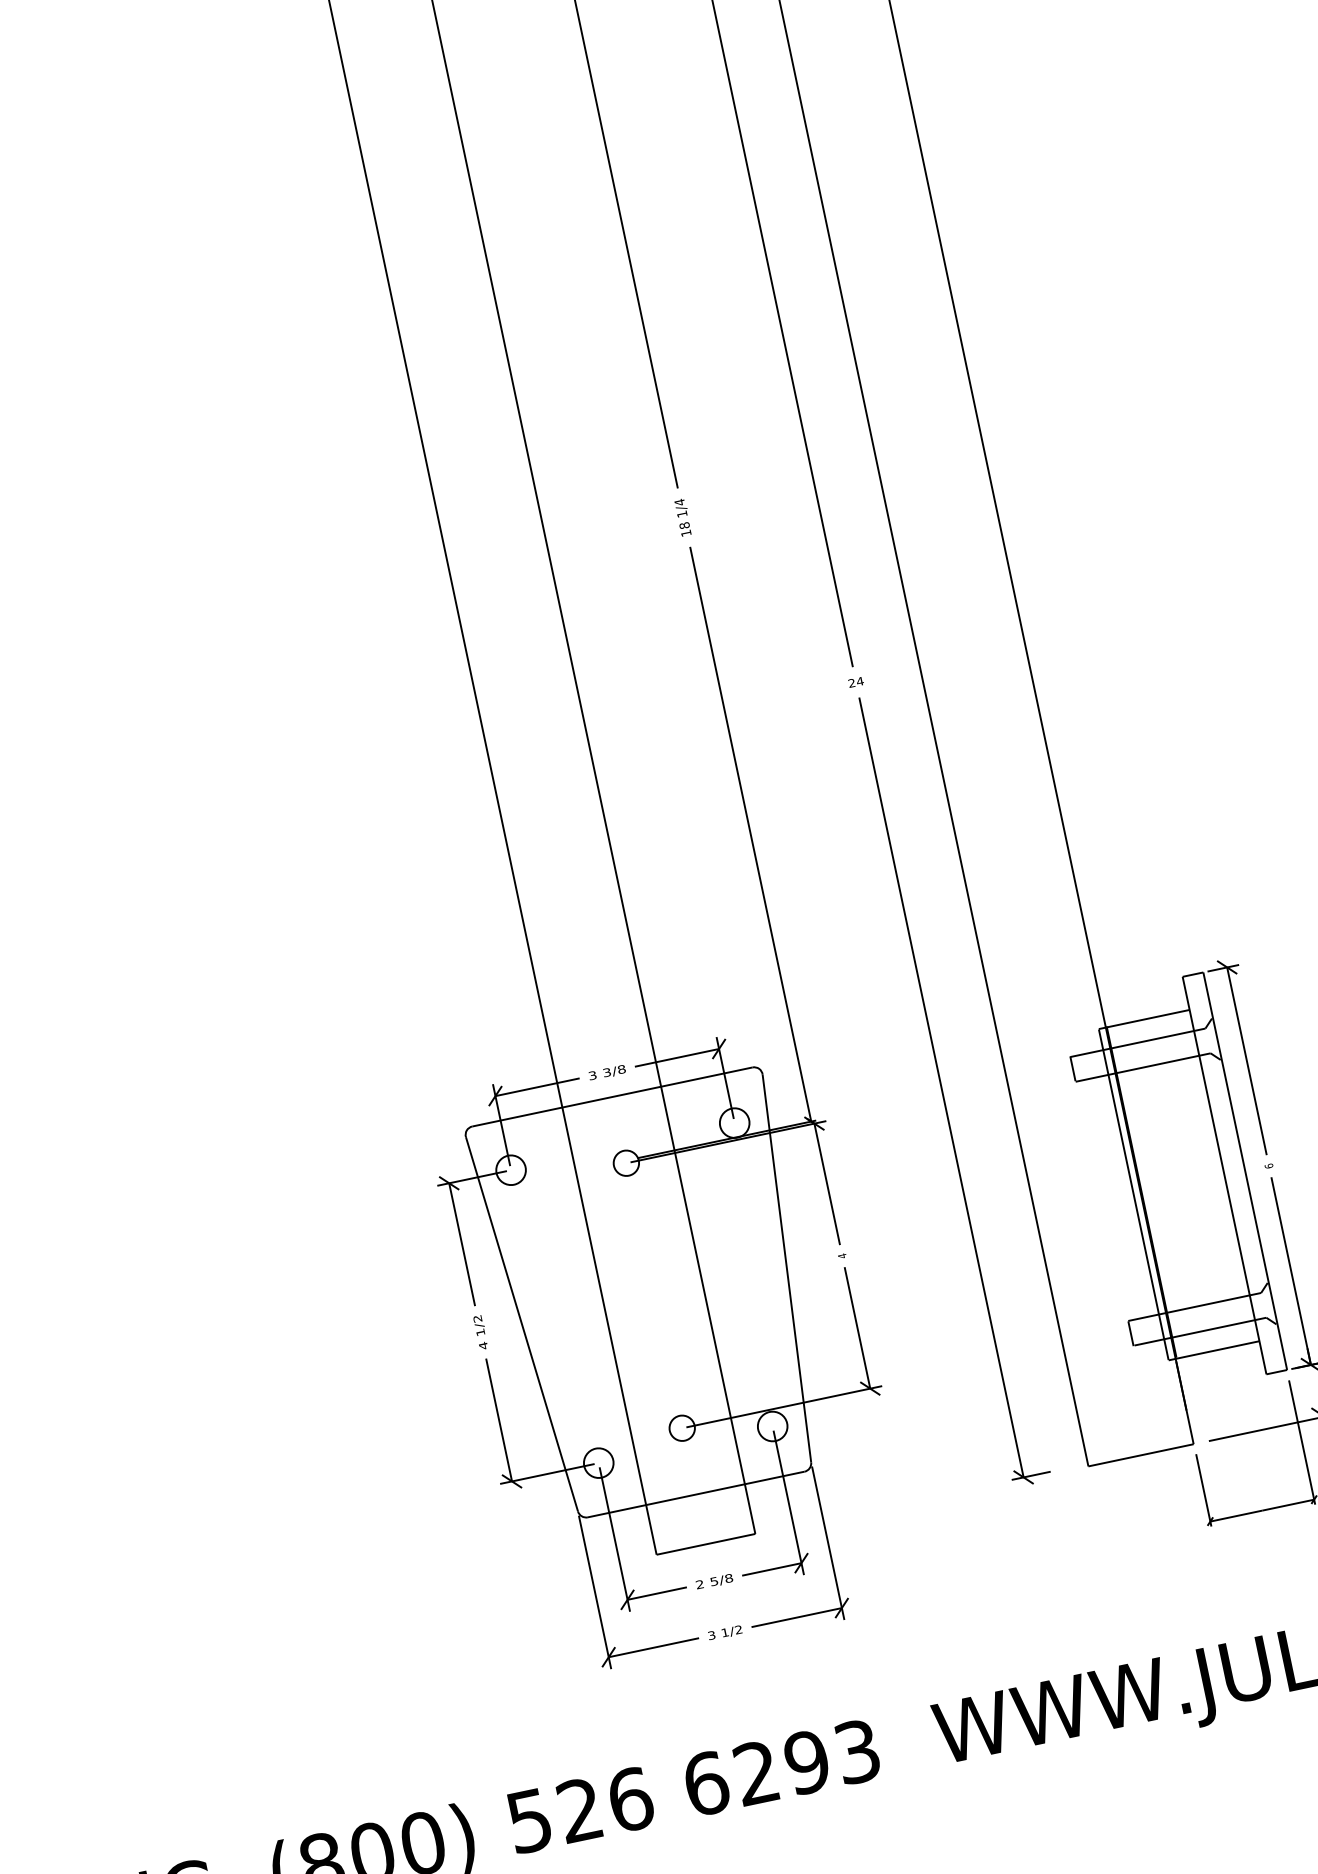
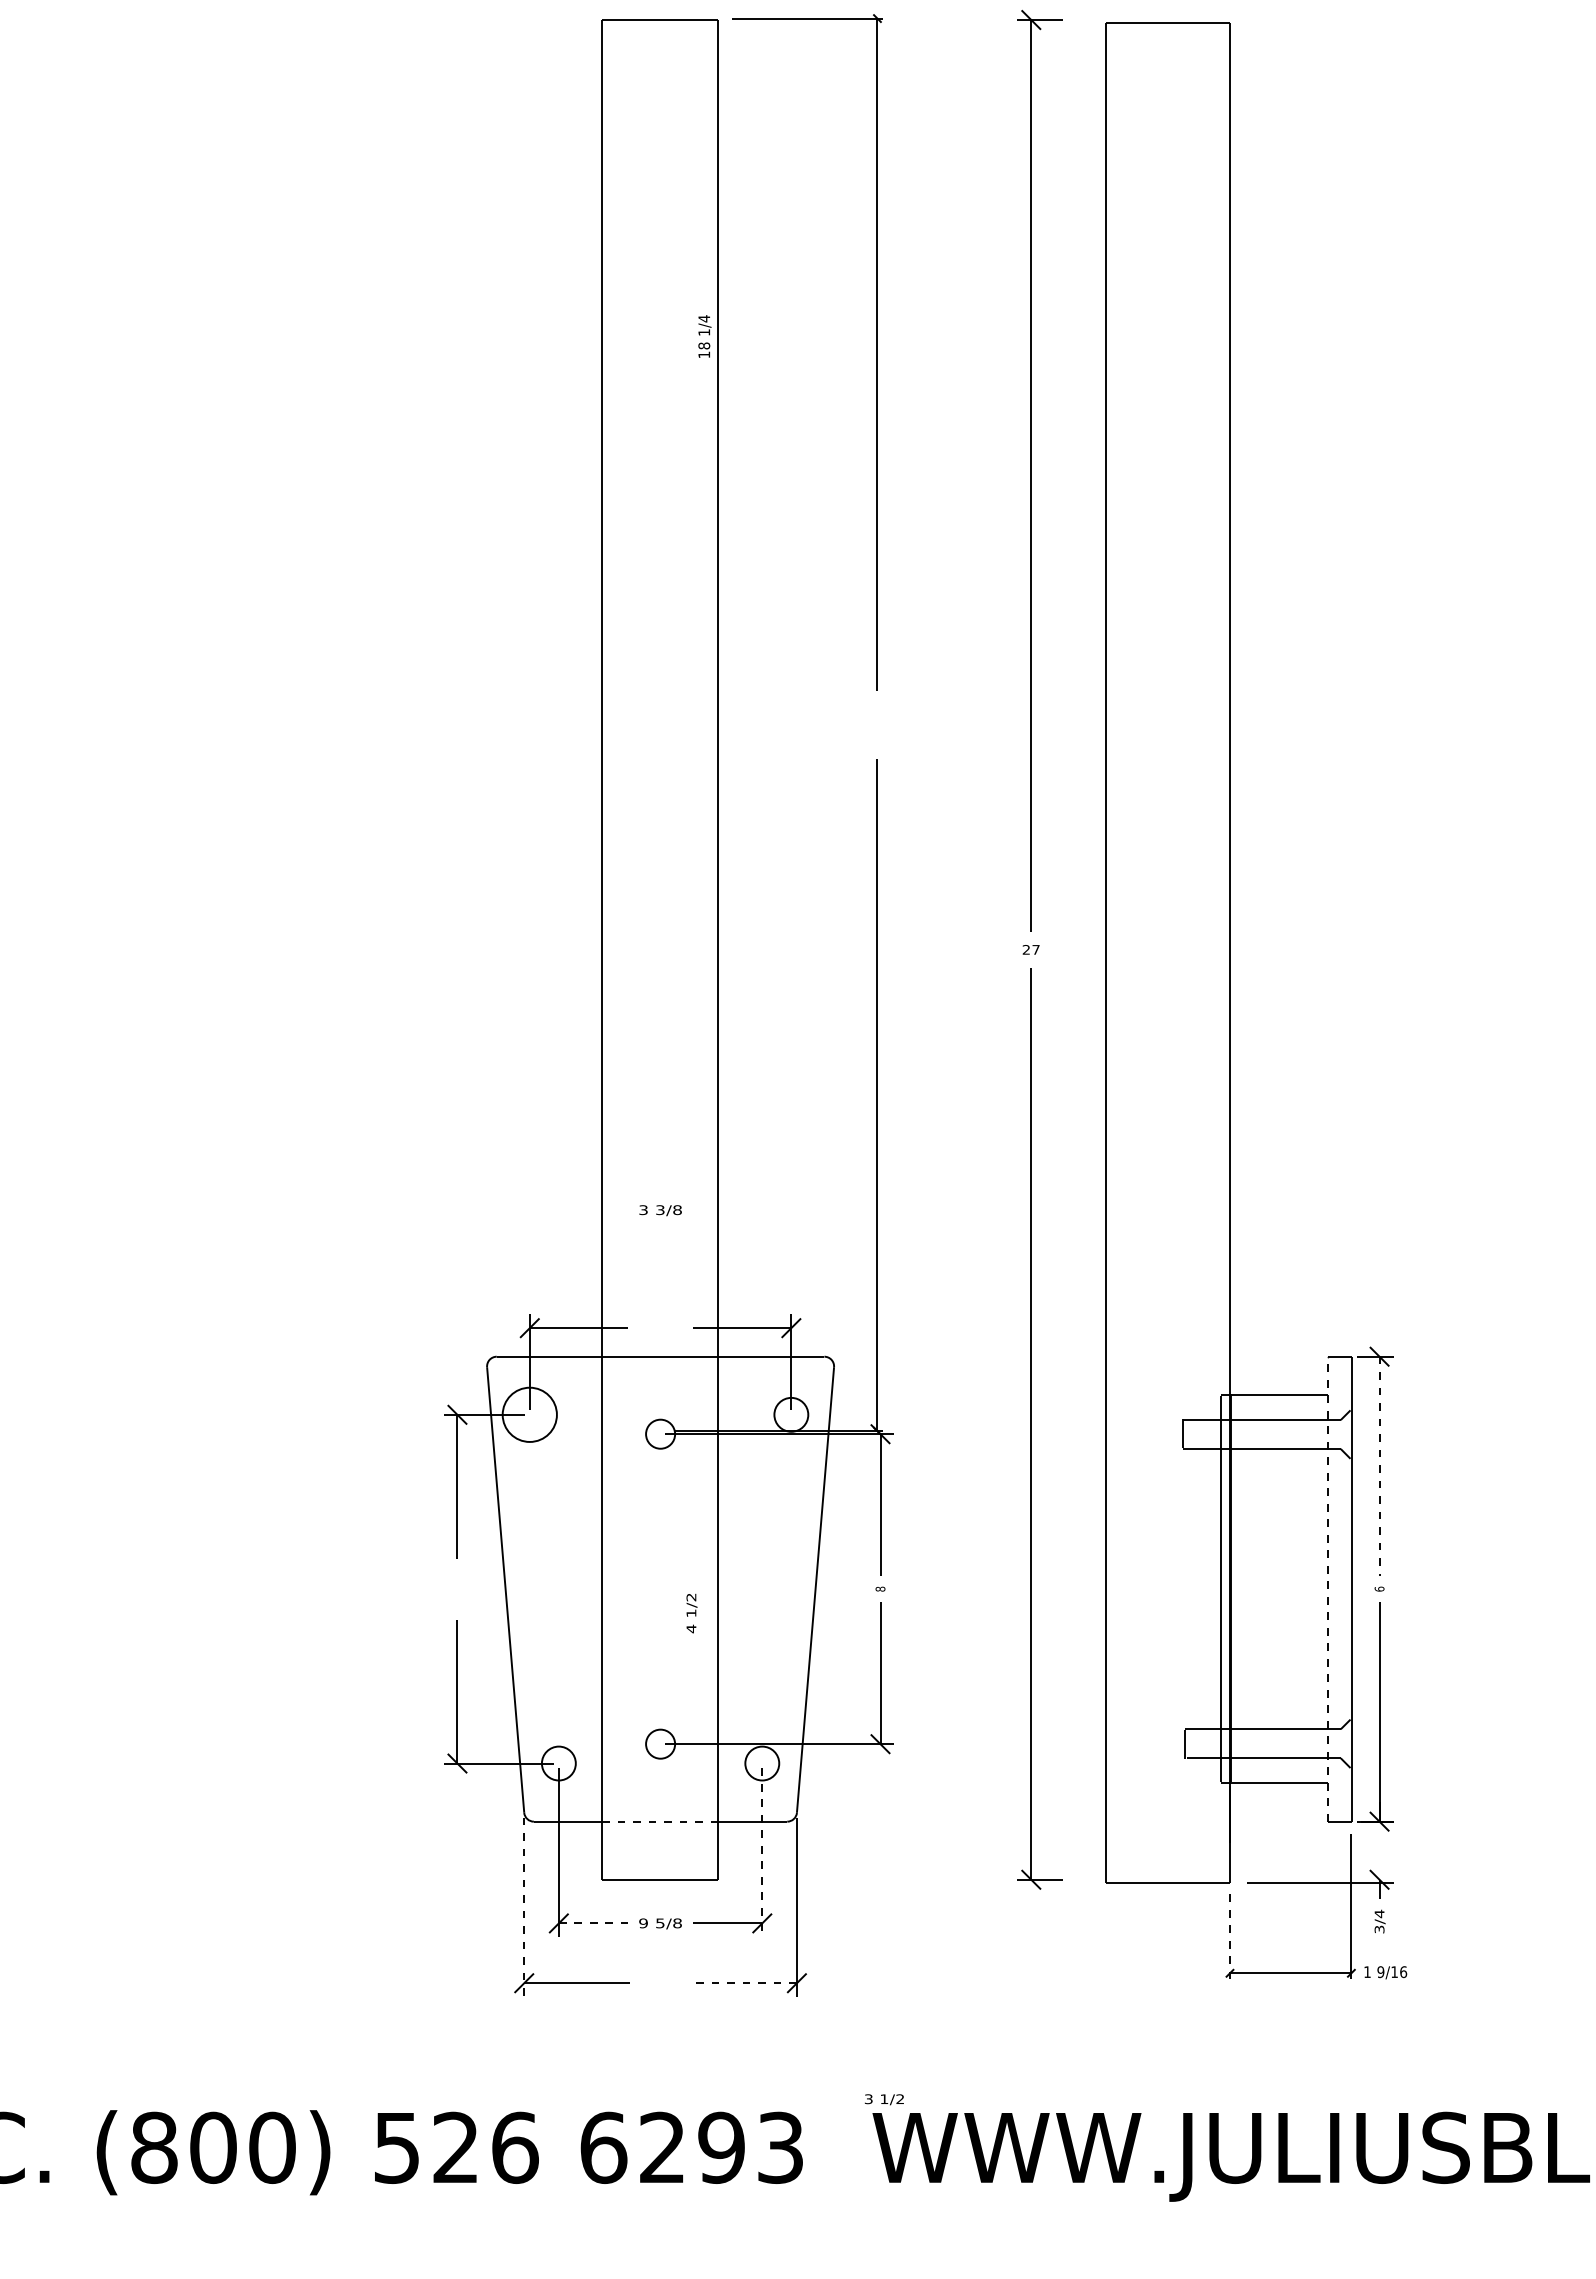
text: (683, 517) -> (704, 336), moved
text: (859, 681) -> (1035, 949), 24 -> 27
line: (1246, 1061) -> (1379, 1466), solid -> dashed
text: (607, 1072) -> (660, 1210), moved
circle: (510, 1170) -> (529, 1414), size x1.6
line: (1224, 1175) -> (1327, 1588), solid -> dashed
text: (842, 1255) -> (880, 1588), 4 -> 8
text: (480, 1332) -> (691, 1613), moved
line: (1203, 1491) -> (1229, 1937), solid -> dashed
line: (695, 1494) -> (659, 1821), solid -> dashed
line: (789, 1503) -> (762, 1853), solid -> dashed
text: (699, 1584) -> (643, 1923), 2 -> 9
line: (595, 1592) -> (524, 1907), solid -> dashed
line: (657, 1593) -> (593, 1923), solid -> dashed
line: (797, 1617) -> (744, 1983), solid -> dashed
text: (725, 1632) -> (884, 2099), moved

